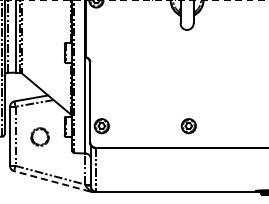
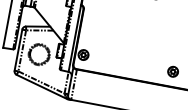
part: (188, 126) -> (172, 71), moved
part: (39, 136) -> (38, 54), size x1.67
line: (51, 181) -> (41, 86), dashed -> solid

